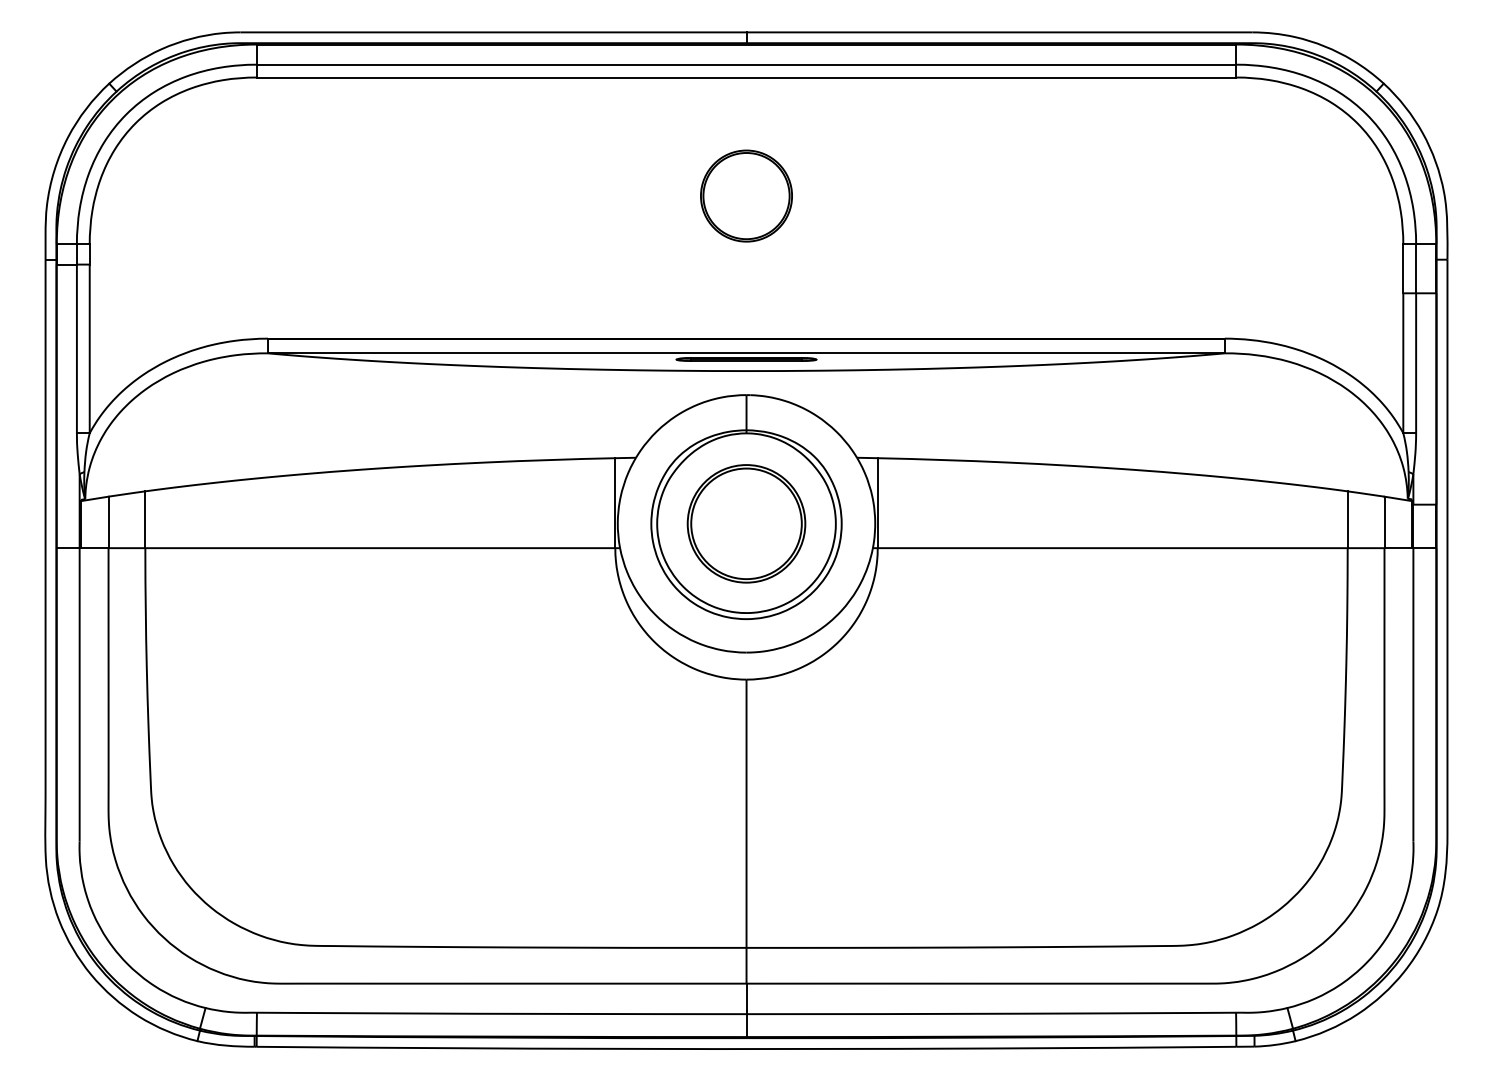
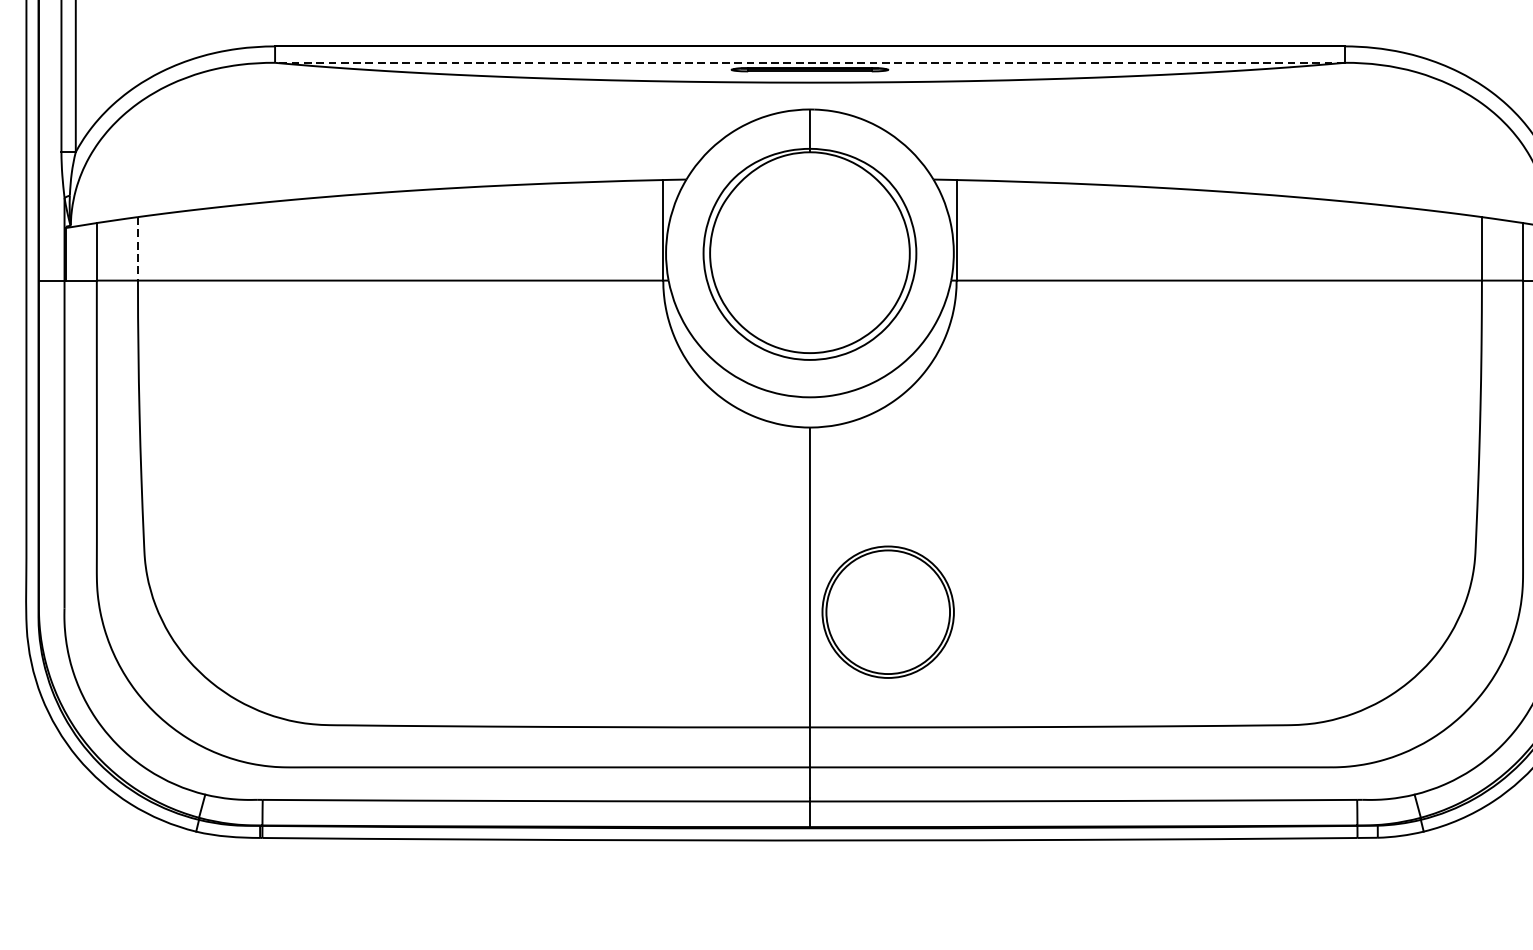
line: (745, 353) -> (808, 63), solid -> dashed
line: (145, 520) -> (138, 249), solid -> dashed
part: (746, 523) -> (888, 611), moved

